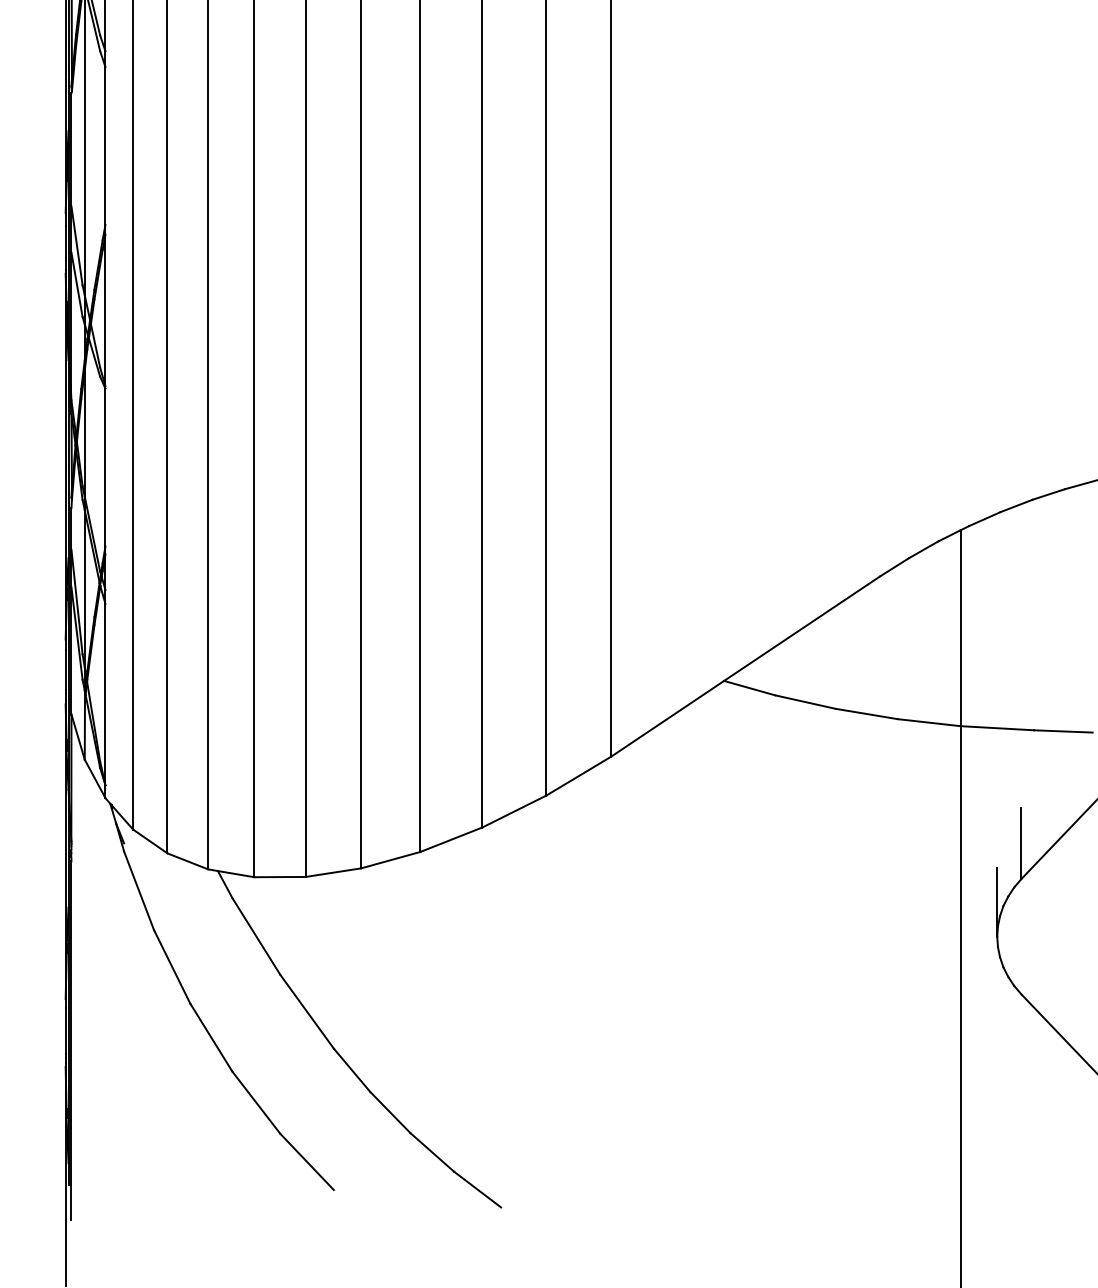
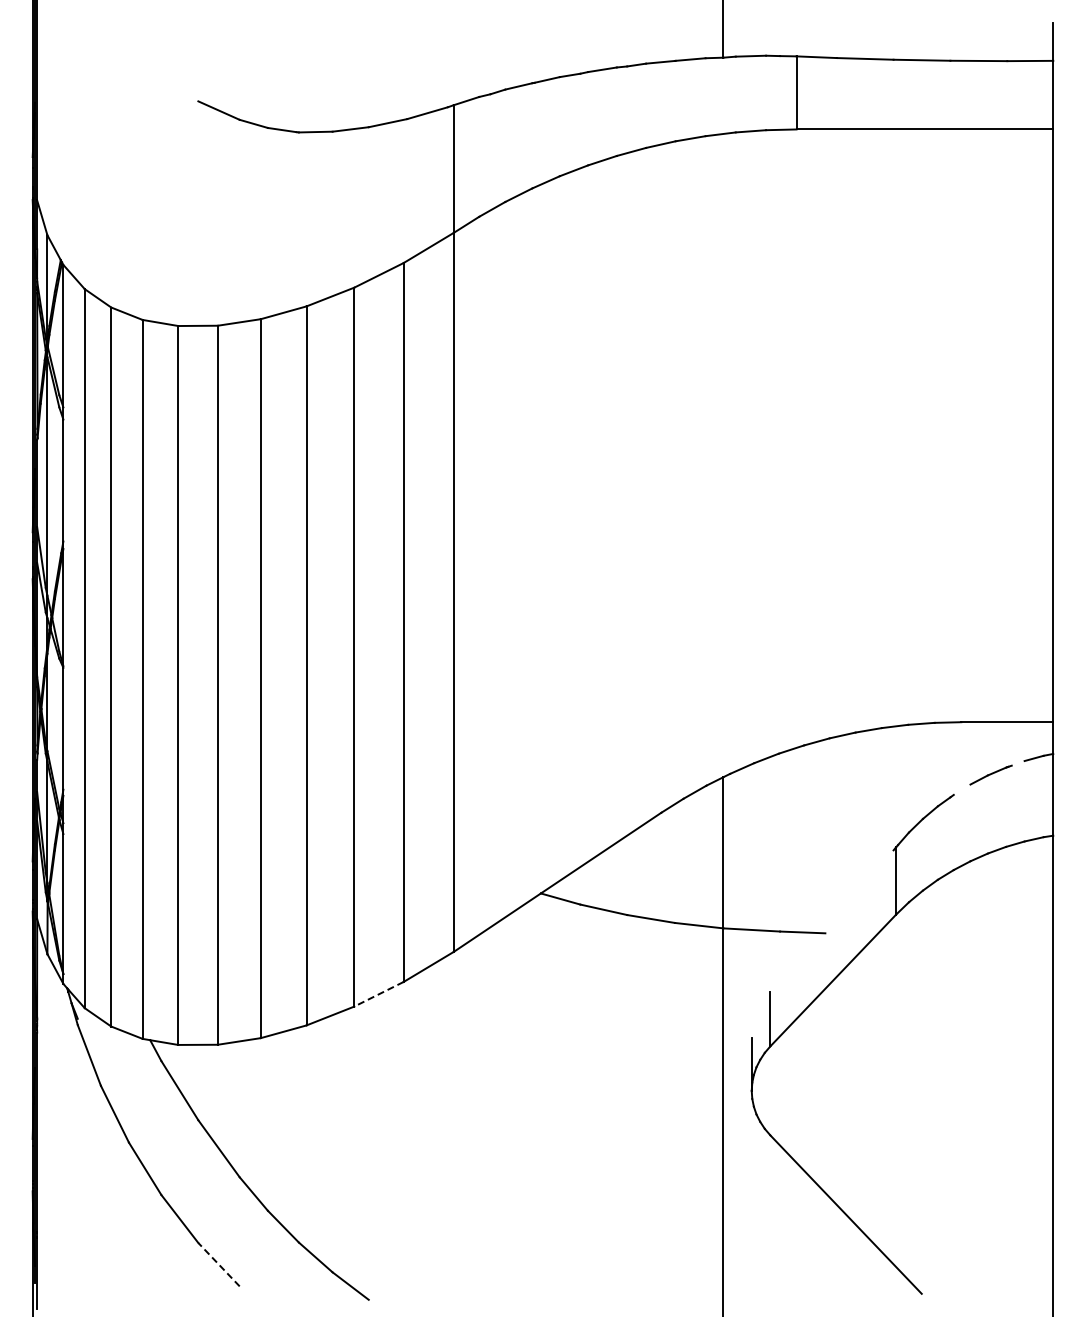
line: (514, 811) -> (379, 994), solid -> dashed
line: (307, 1161) -> (219, 1264), solid -> dashed

